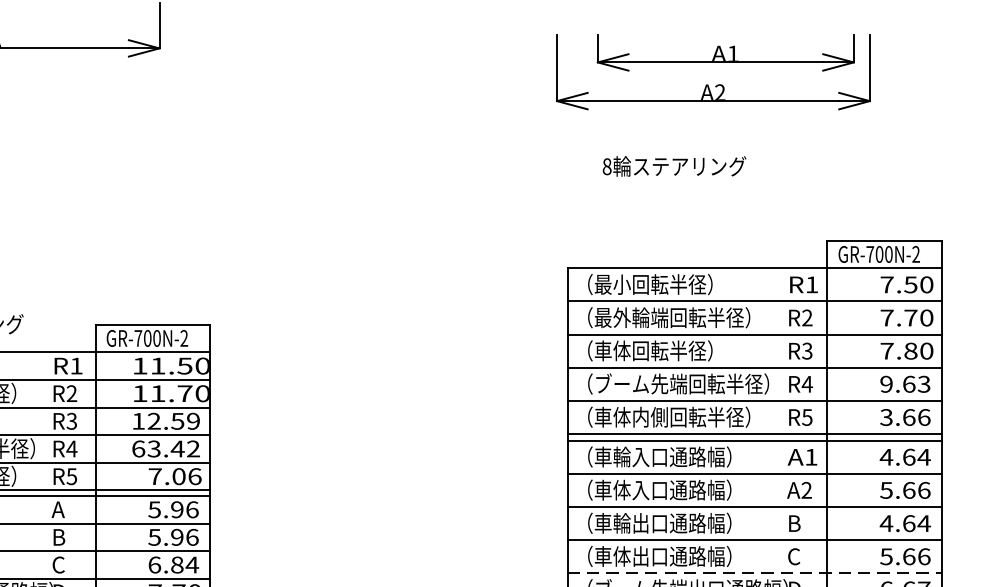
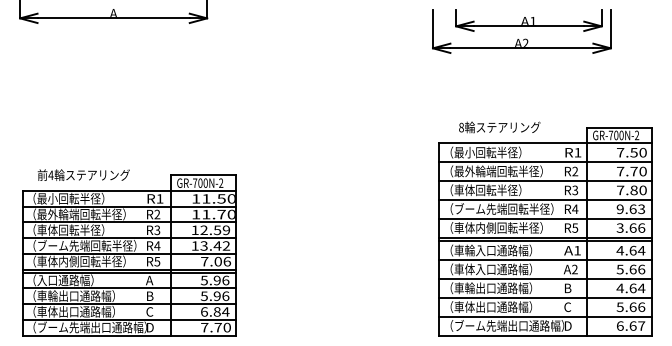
text: (674, 166) -> (499, 127), moved
text: (137, 448) -> (194, 245), 63.42 -> 13.42
line: (754, 573) -> (545, 316), dashed -> solid

